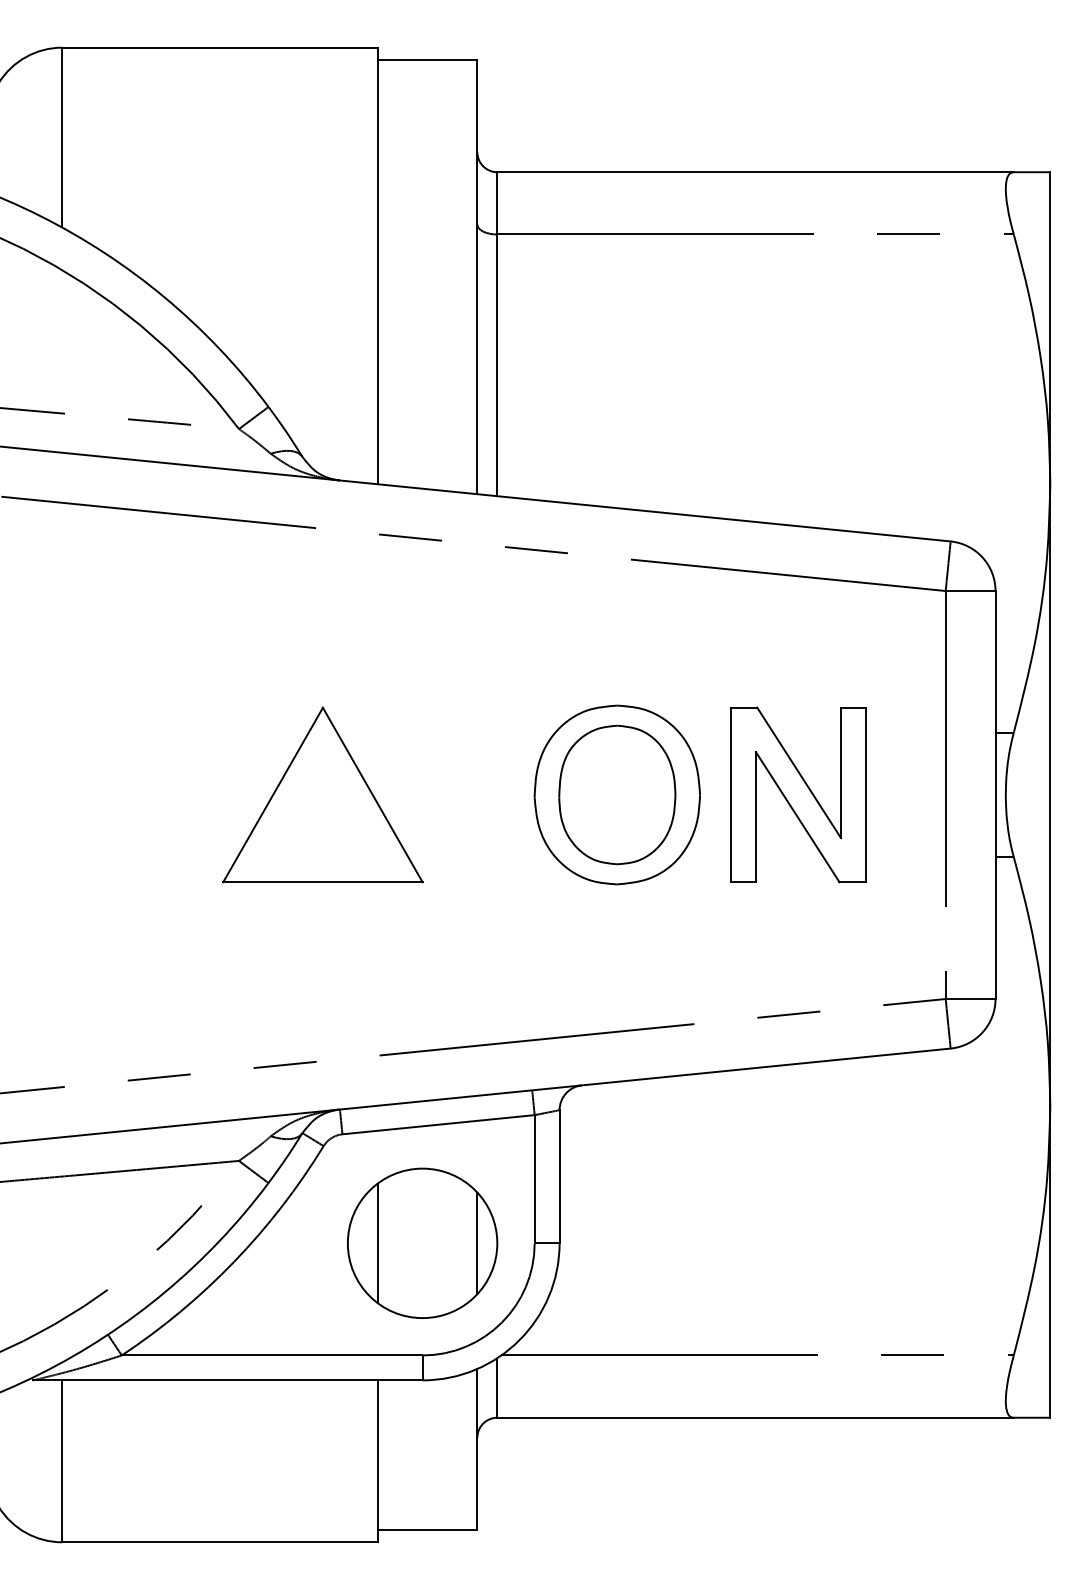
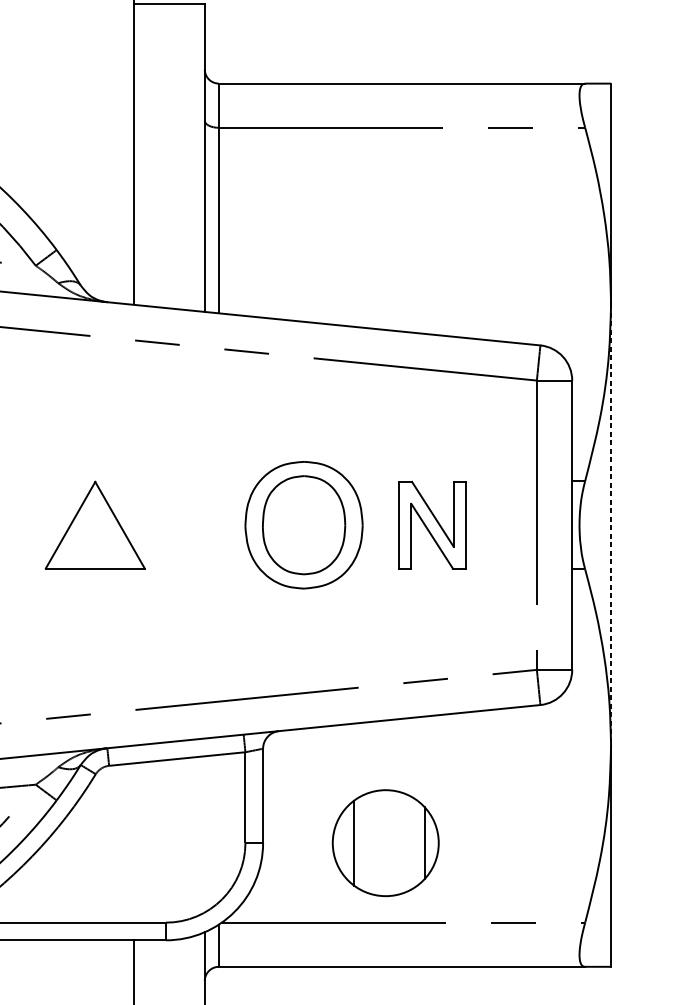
part: (322, 794) -> (94, 524), size x0.7
part: (798, 794) -> (432, 524), size x0.7
line: (1050, 795) -> (611, 525), solid -> dashed
part: (422, 1242) -> (385, 842), moved

